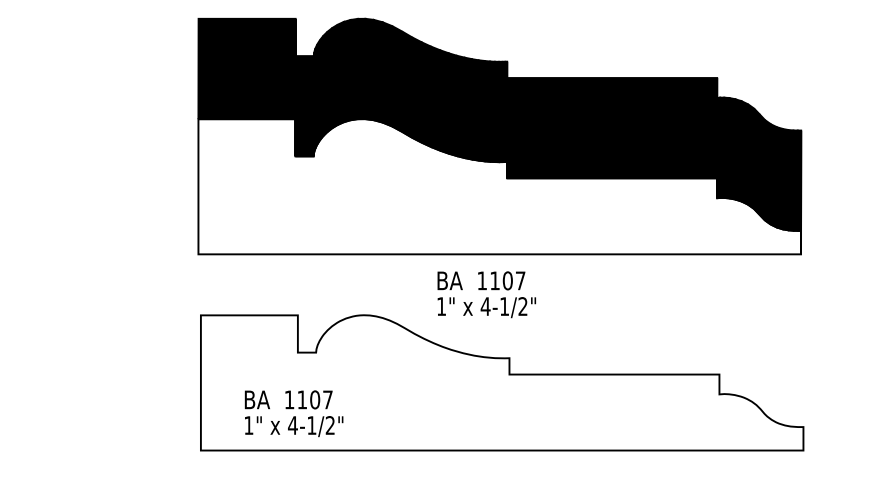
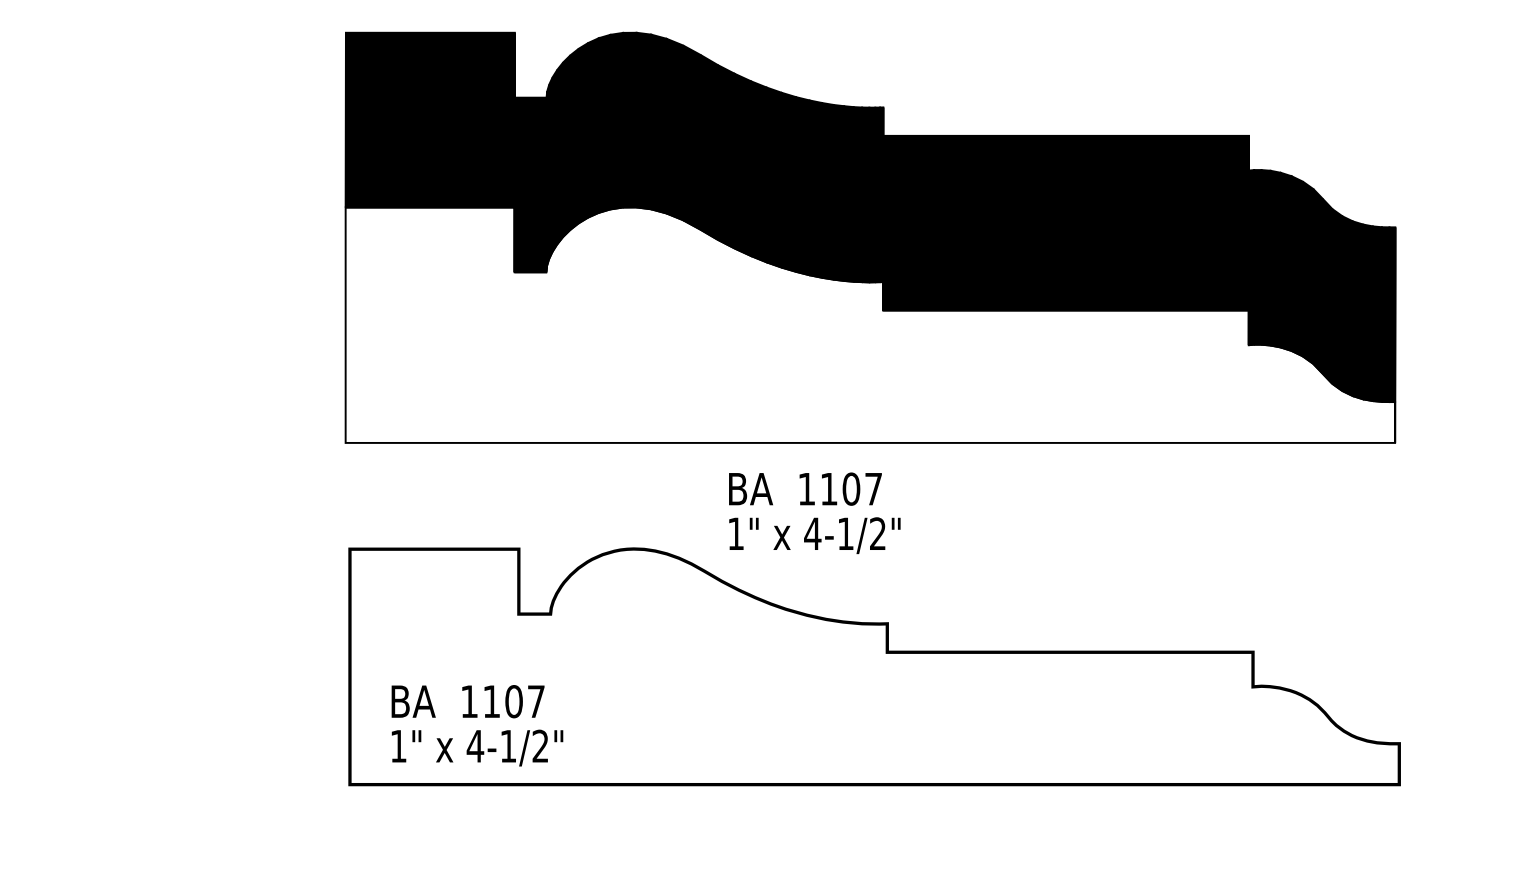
text: (486, 294) -> (814, 512), moved
text: (293, 413) -> (476, 725), moved

